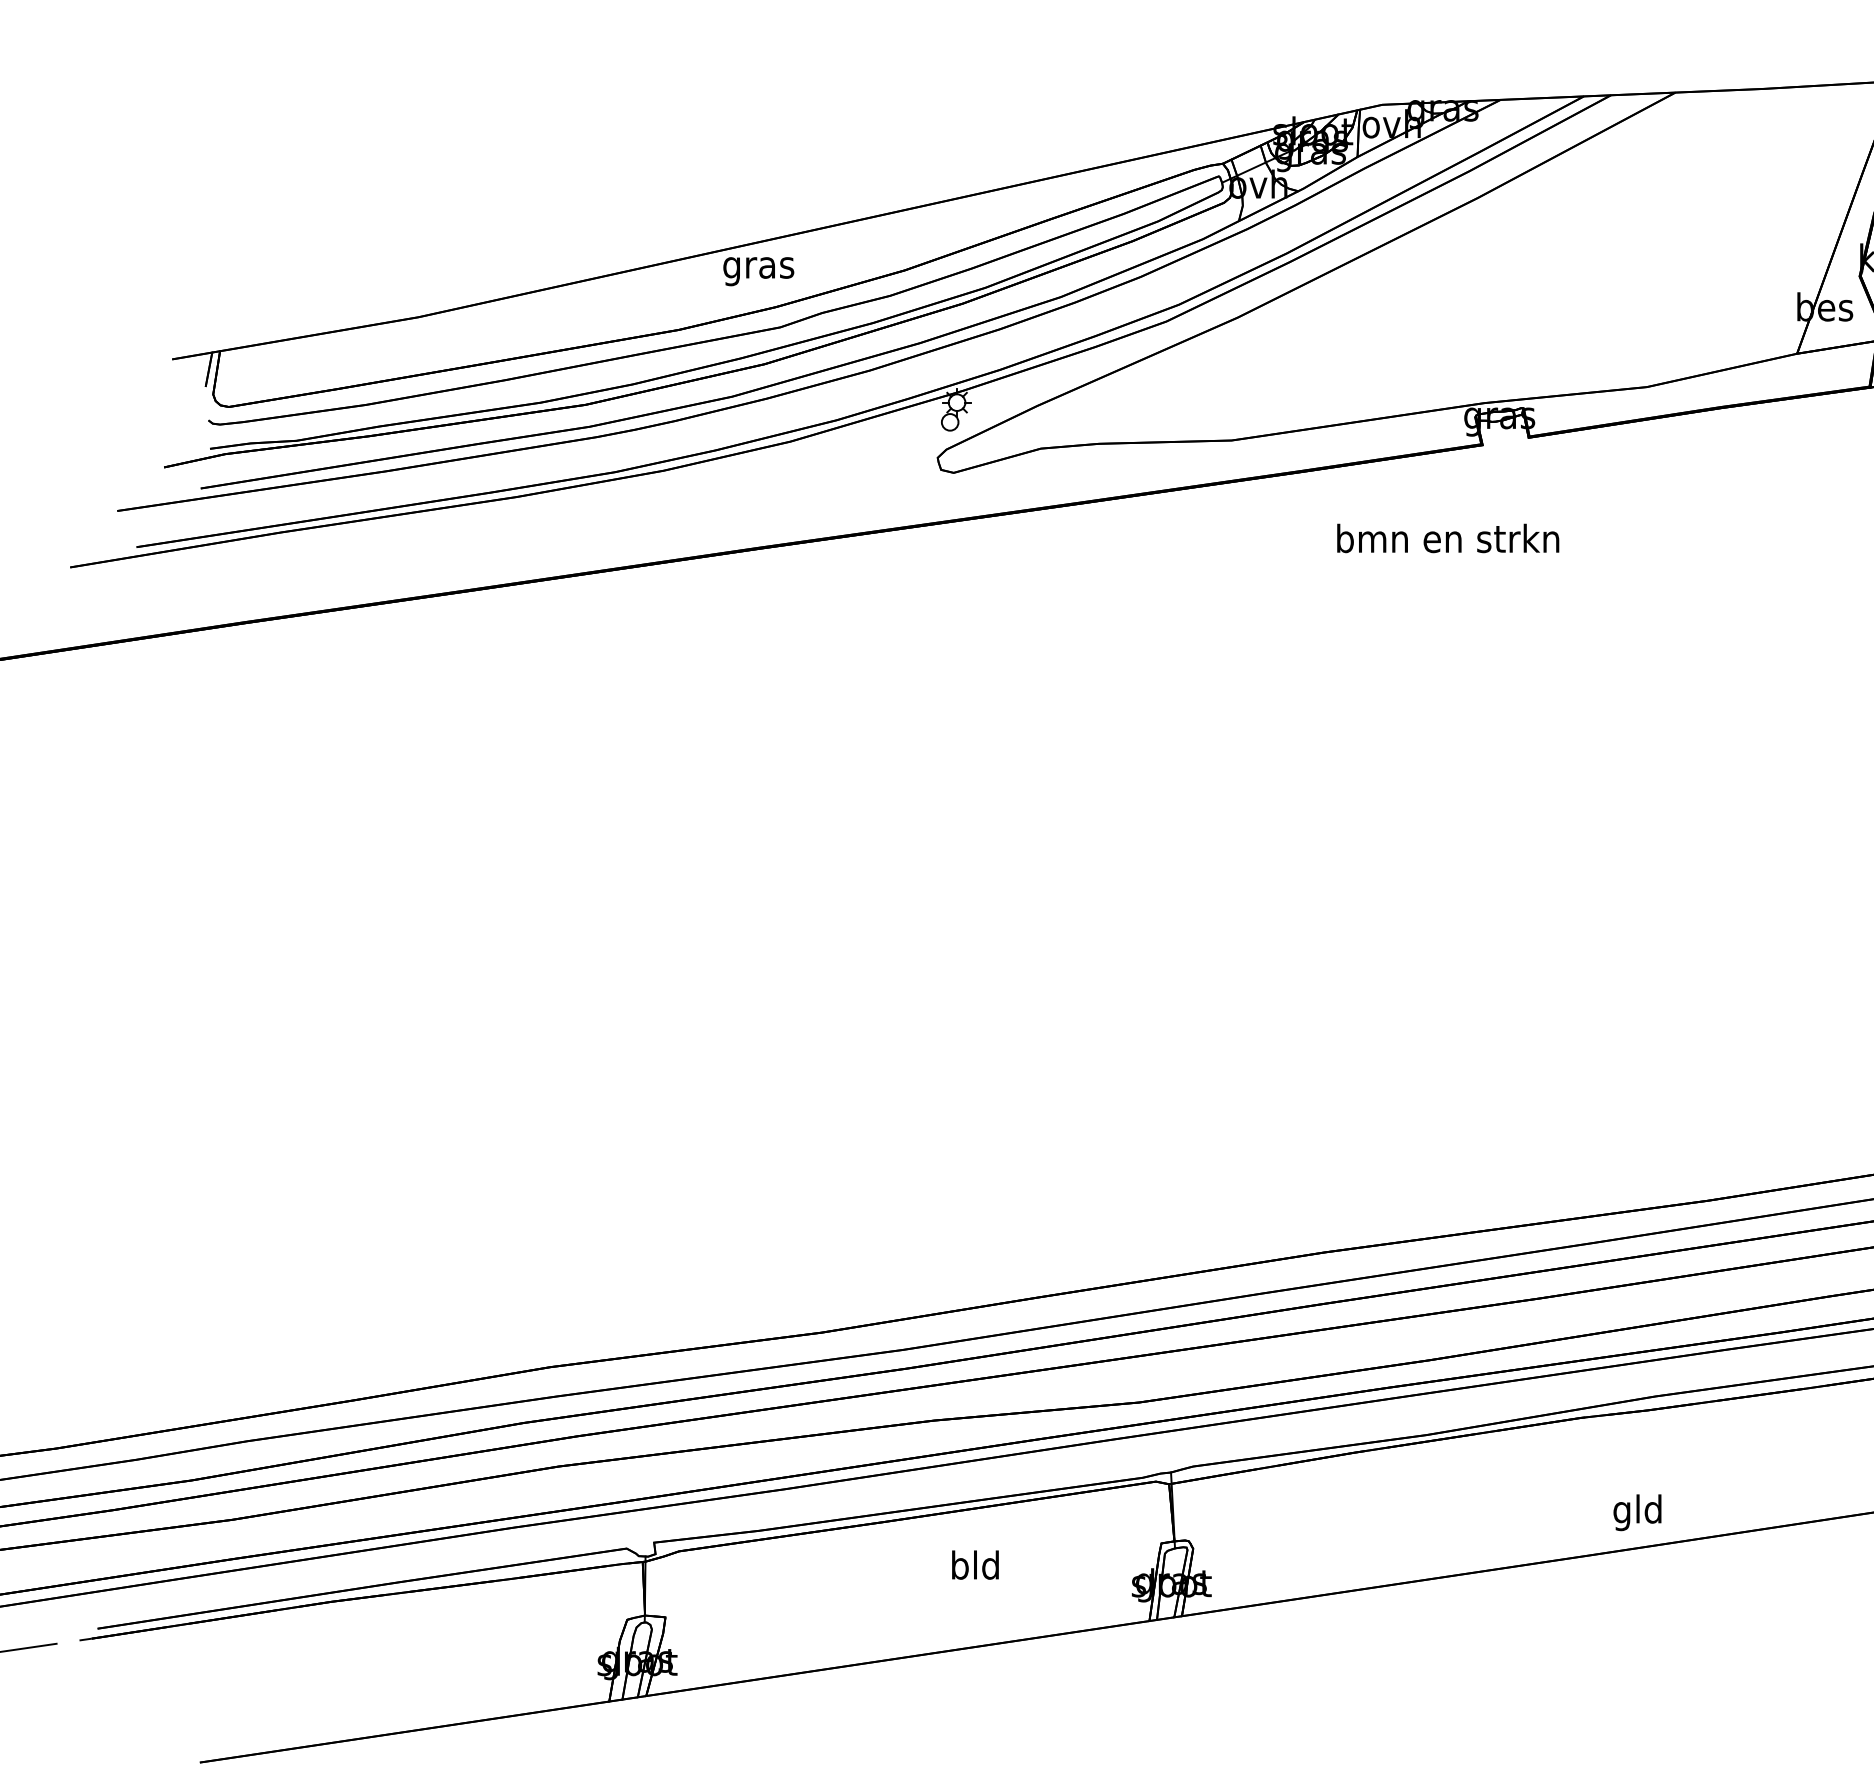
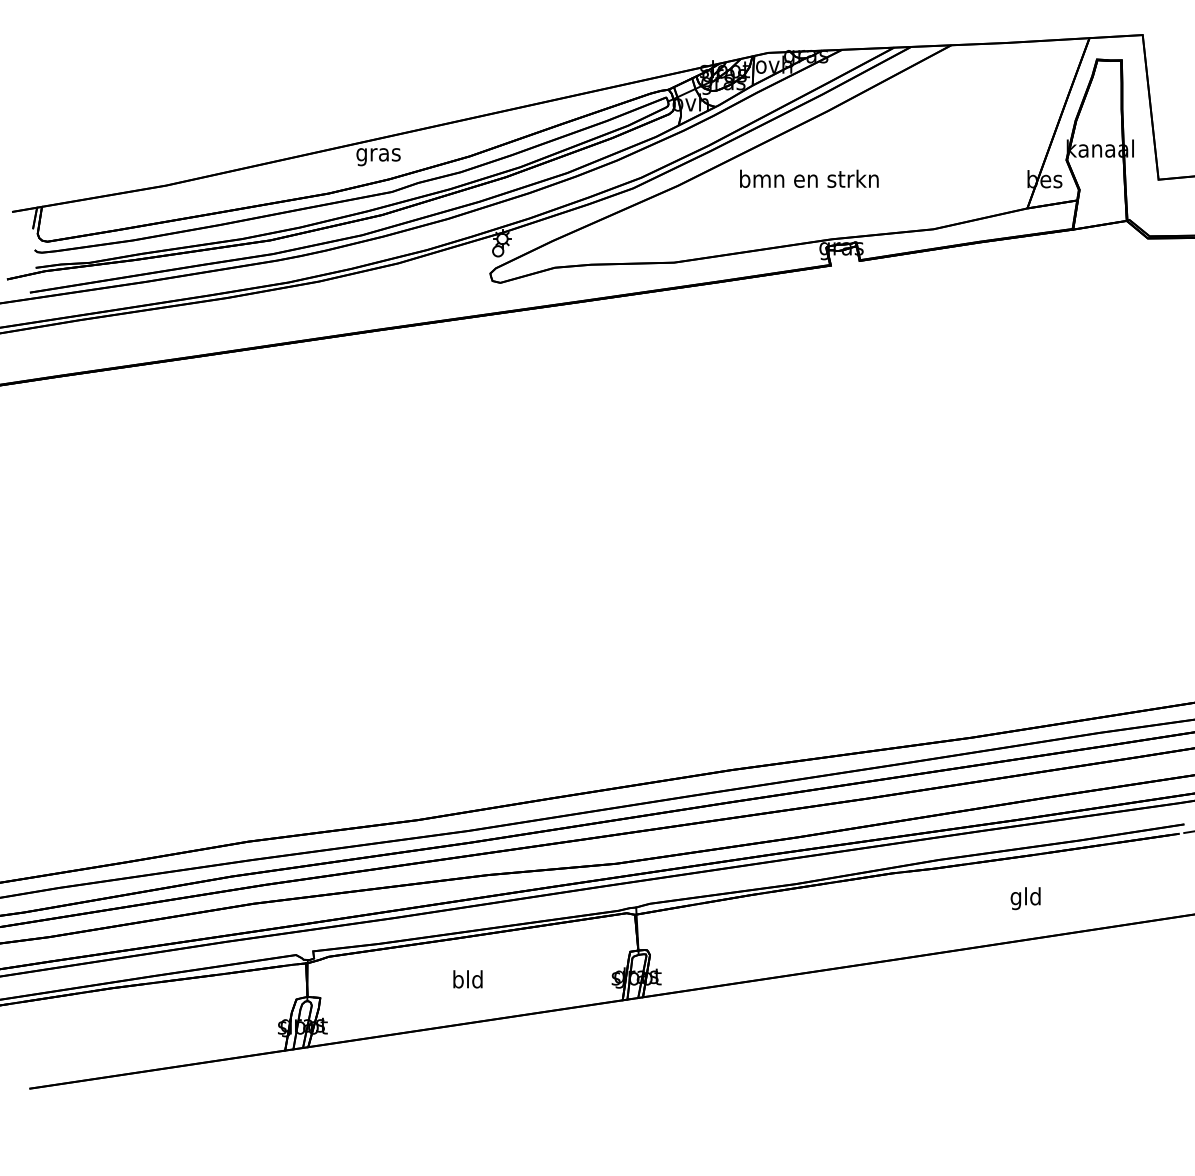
text: (1448, 537) -> (809, 178), moved
text: (1637, 1512) -> (1025, 898), moved
text: (974, 1565) -> (467, 979), moved

